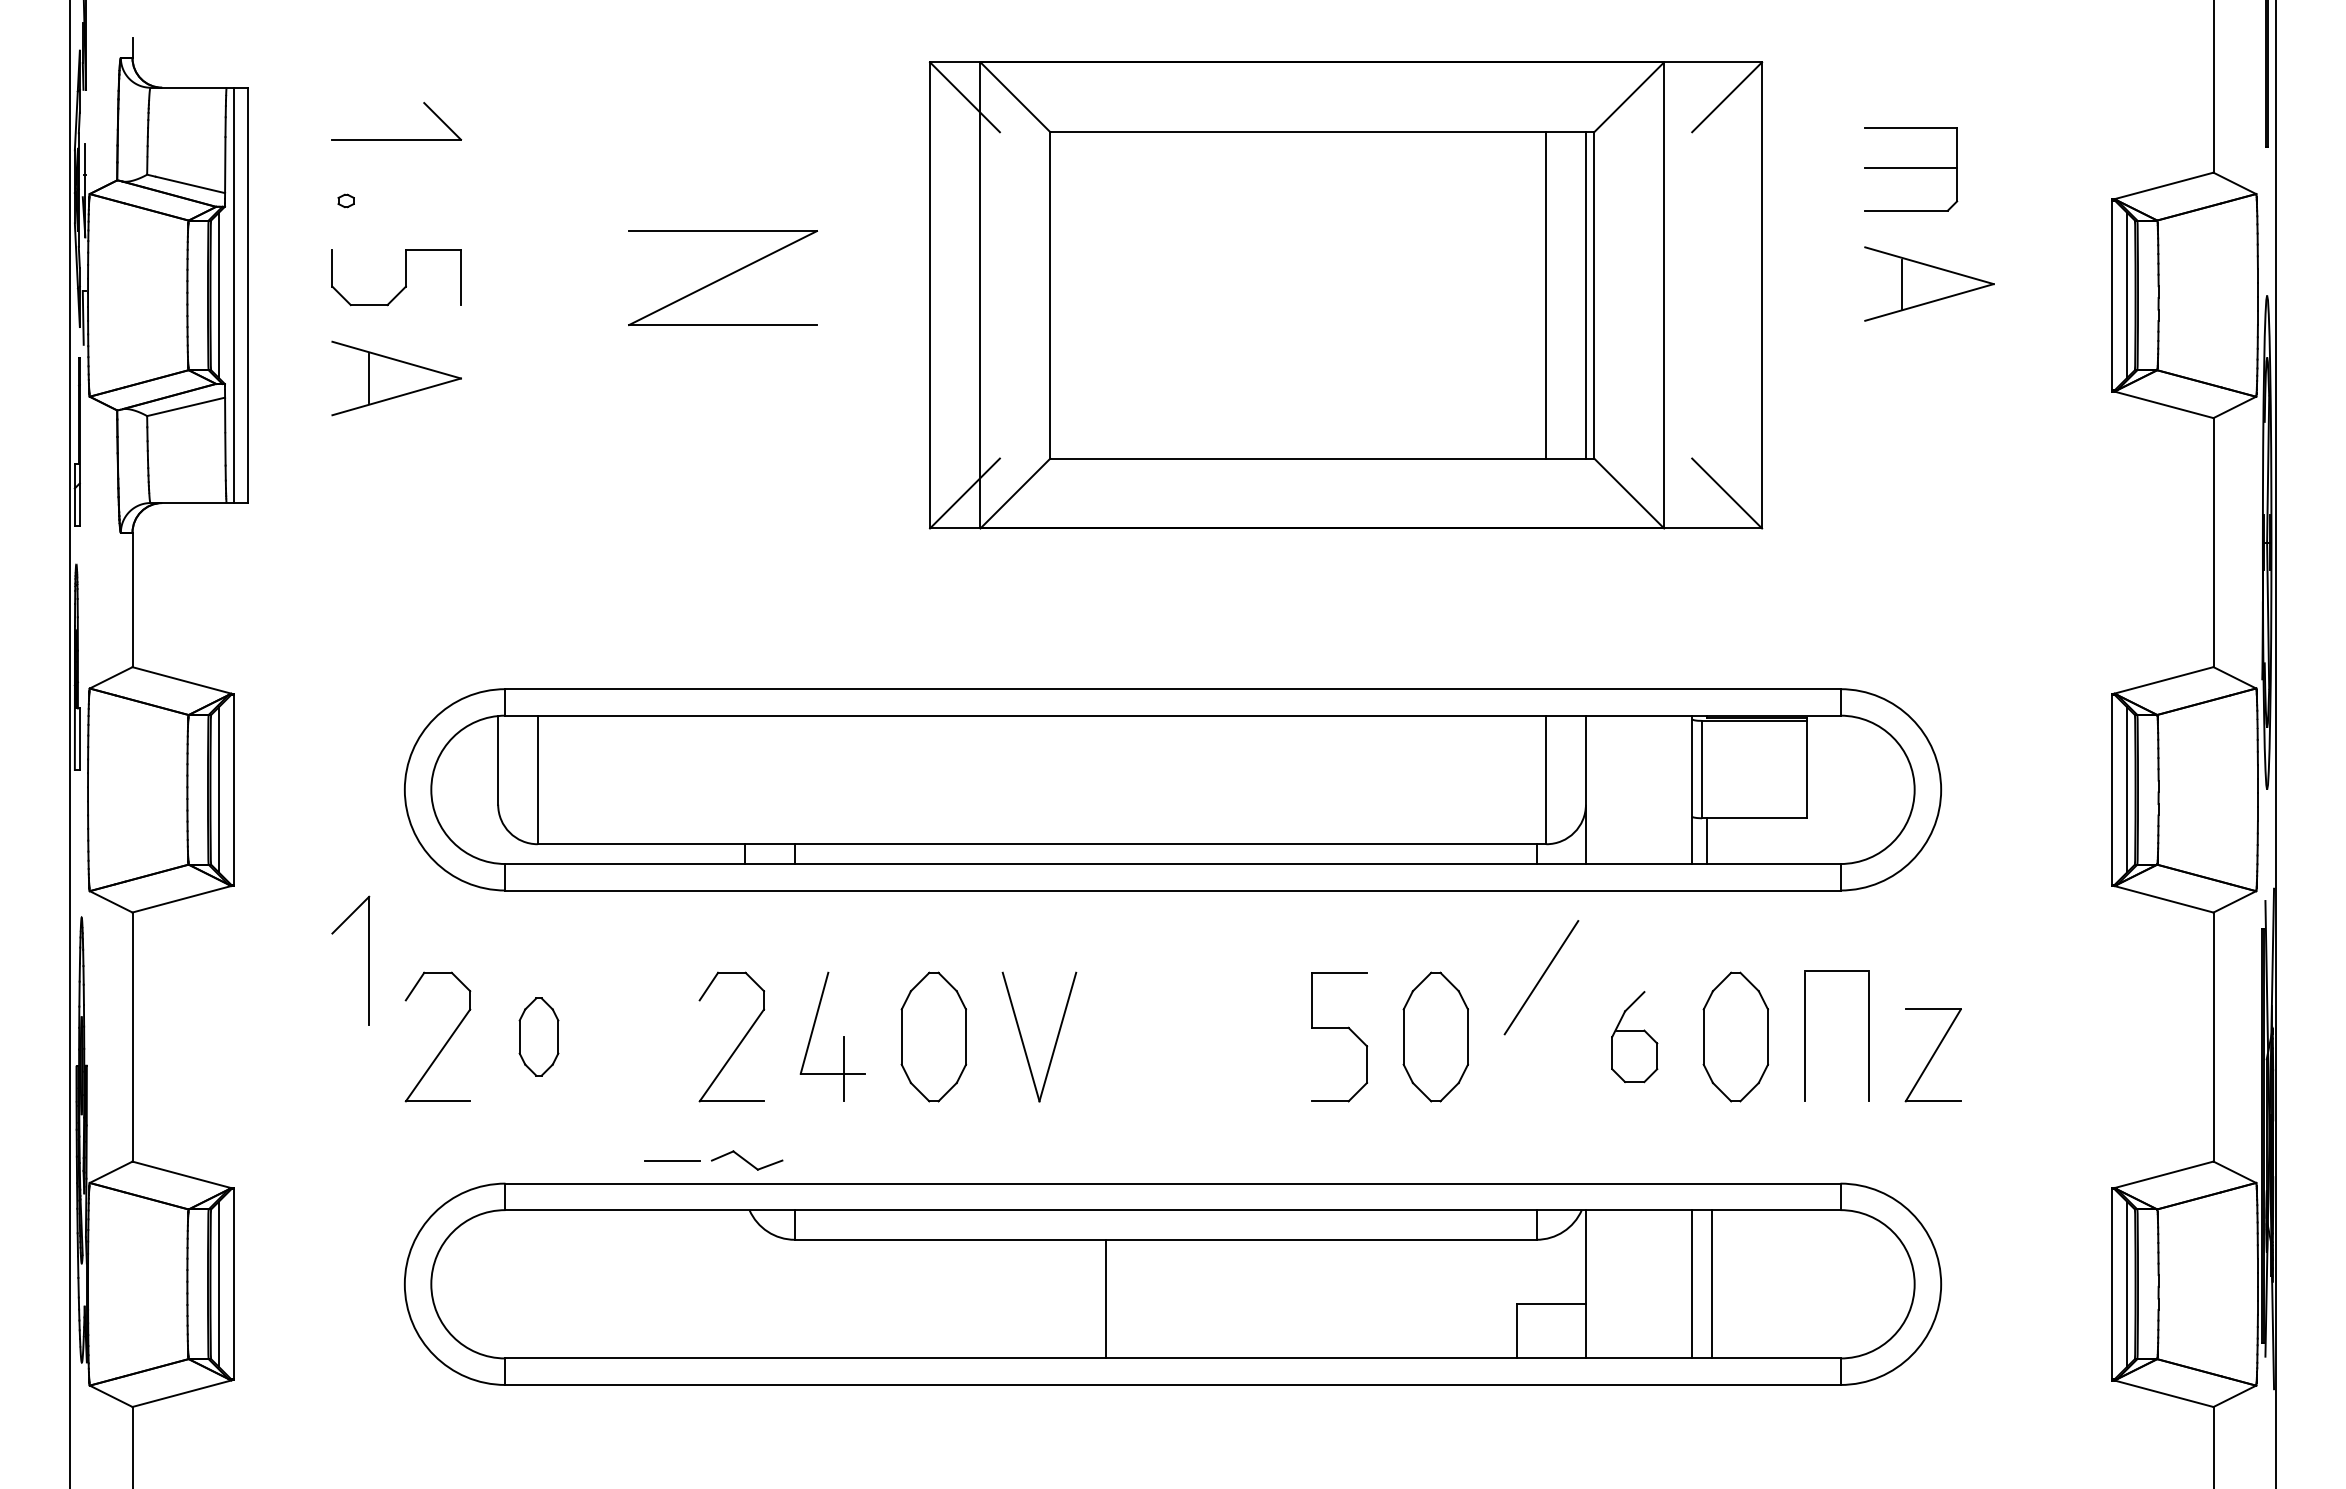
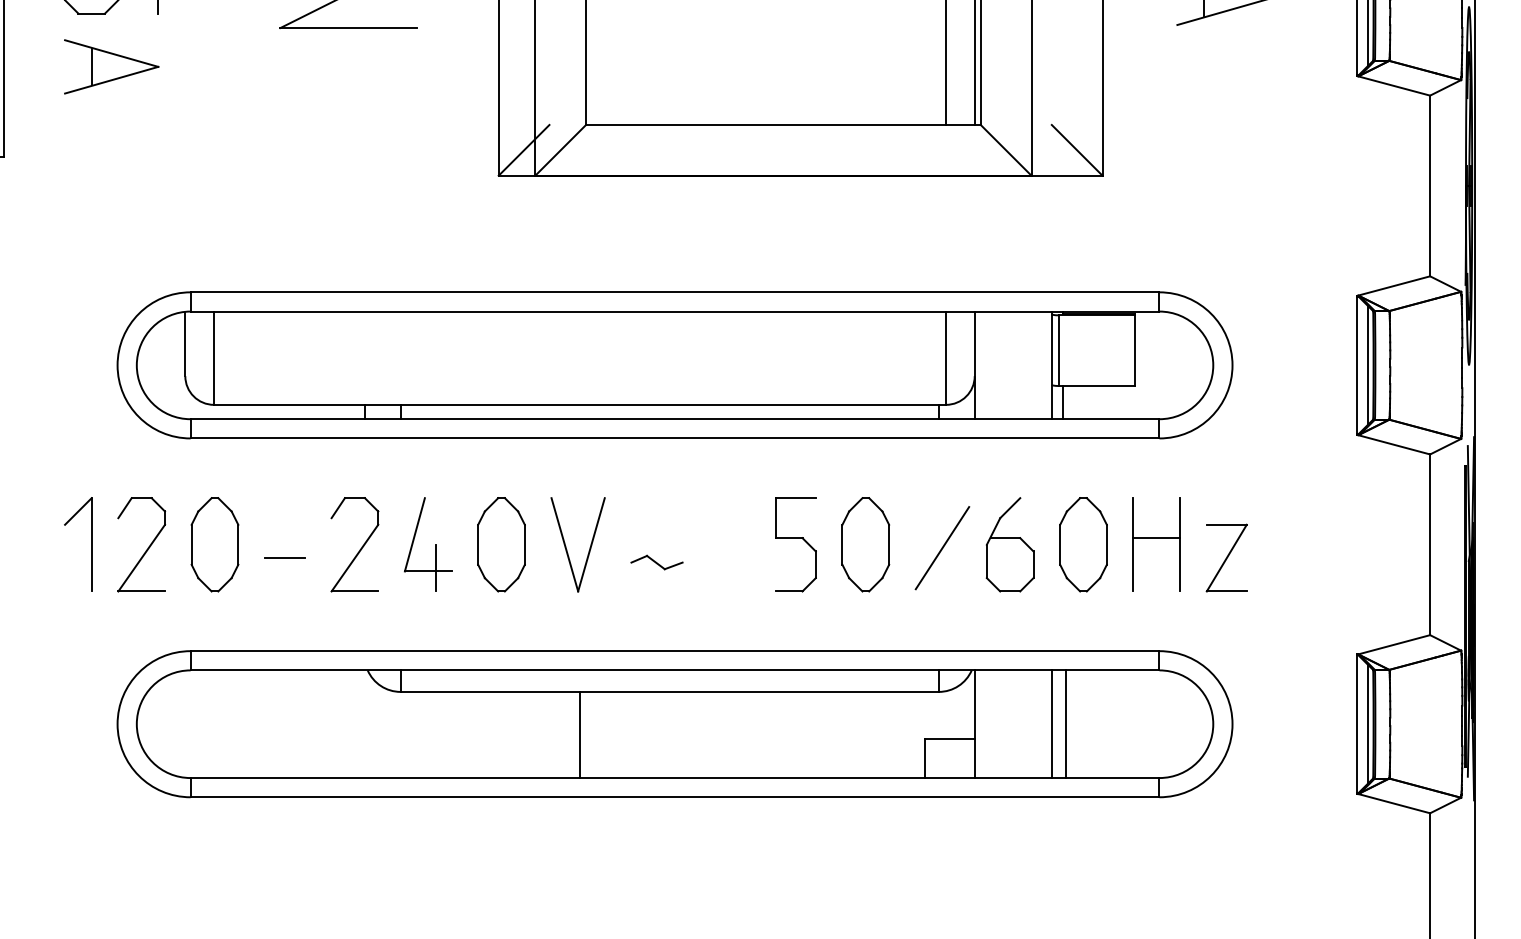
part: (368, 960) -> (91, 544), moved
line: (1836, 970) -> (1156, 537), moved
line: (1541, 977) -> (942, 548), moved
part: (538, 1036) -> (214, 544), size x1.67
part: (1634, 1036) -> (1009, 544), size x1.43
line: (672, 1160) -> (284, 557), moved
part: (747, 1160) -> (657, 562), moved
line: (1106, 1298) -> (580, 734), moved

